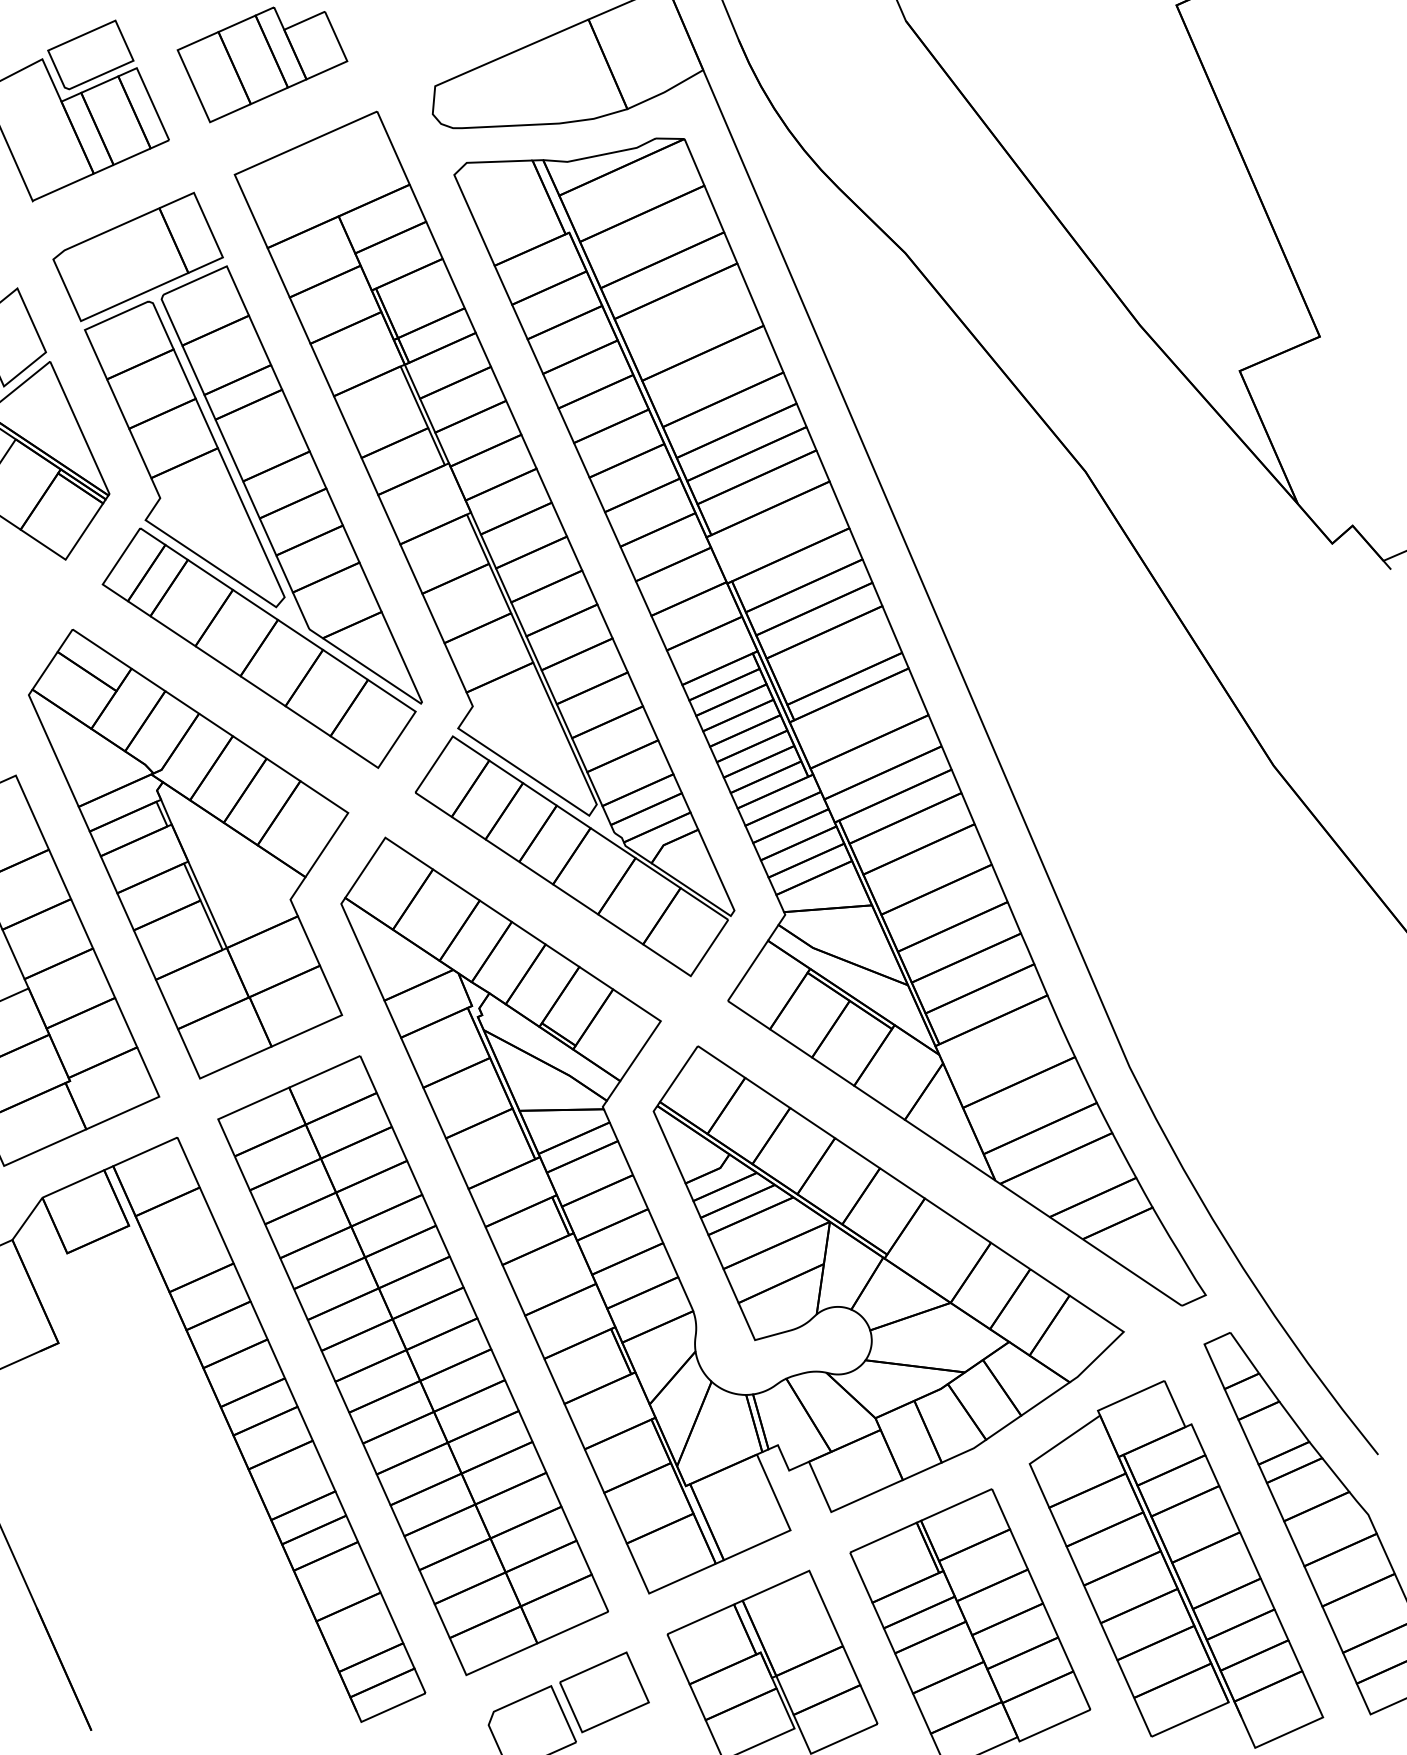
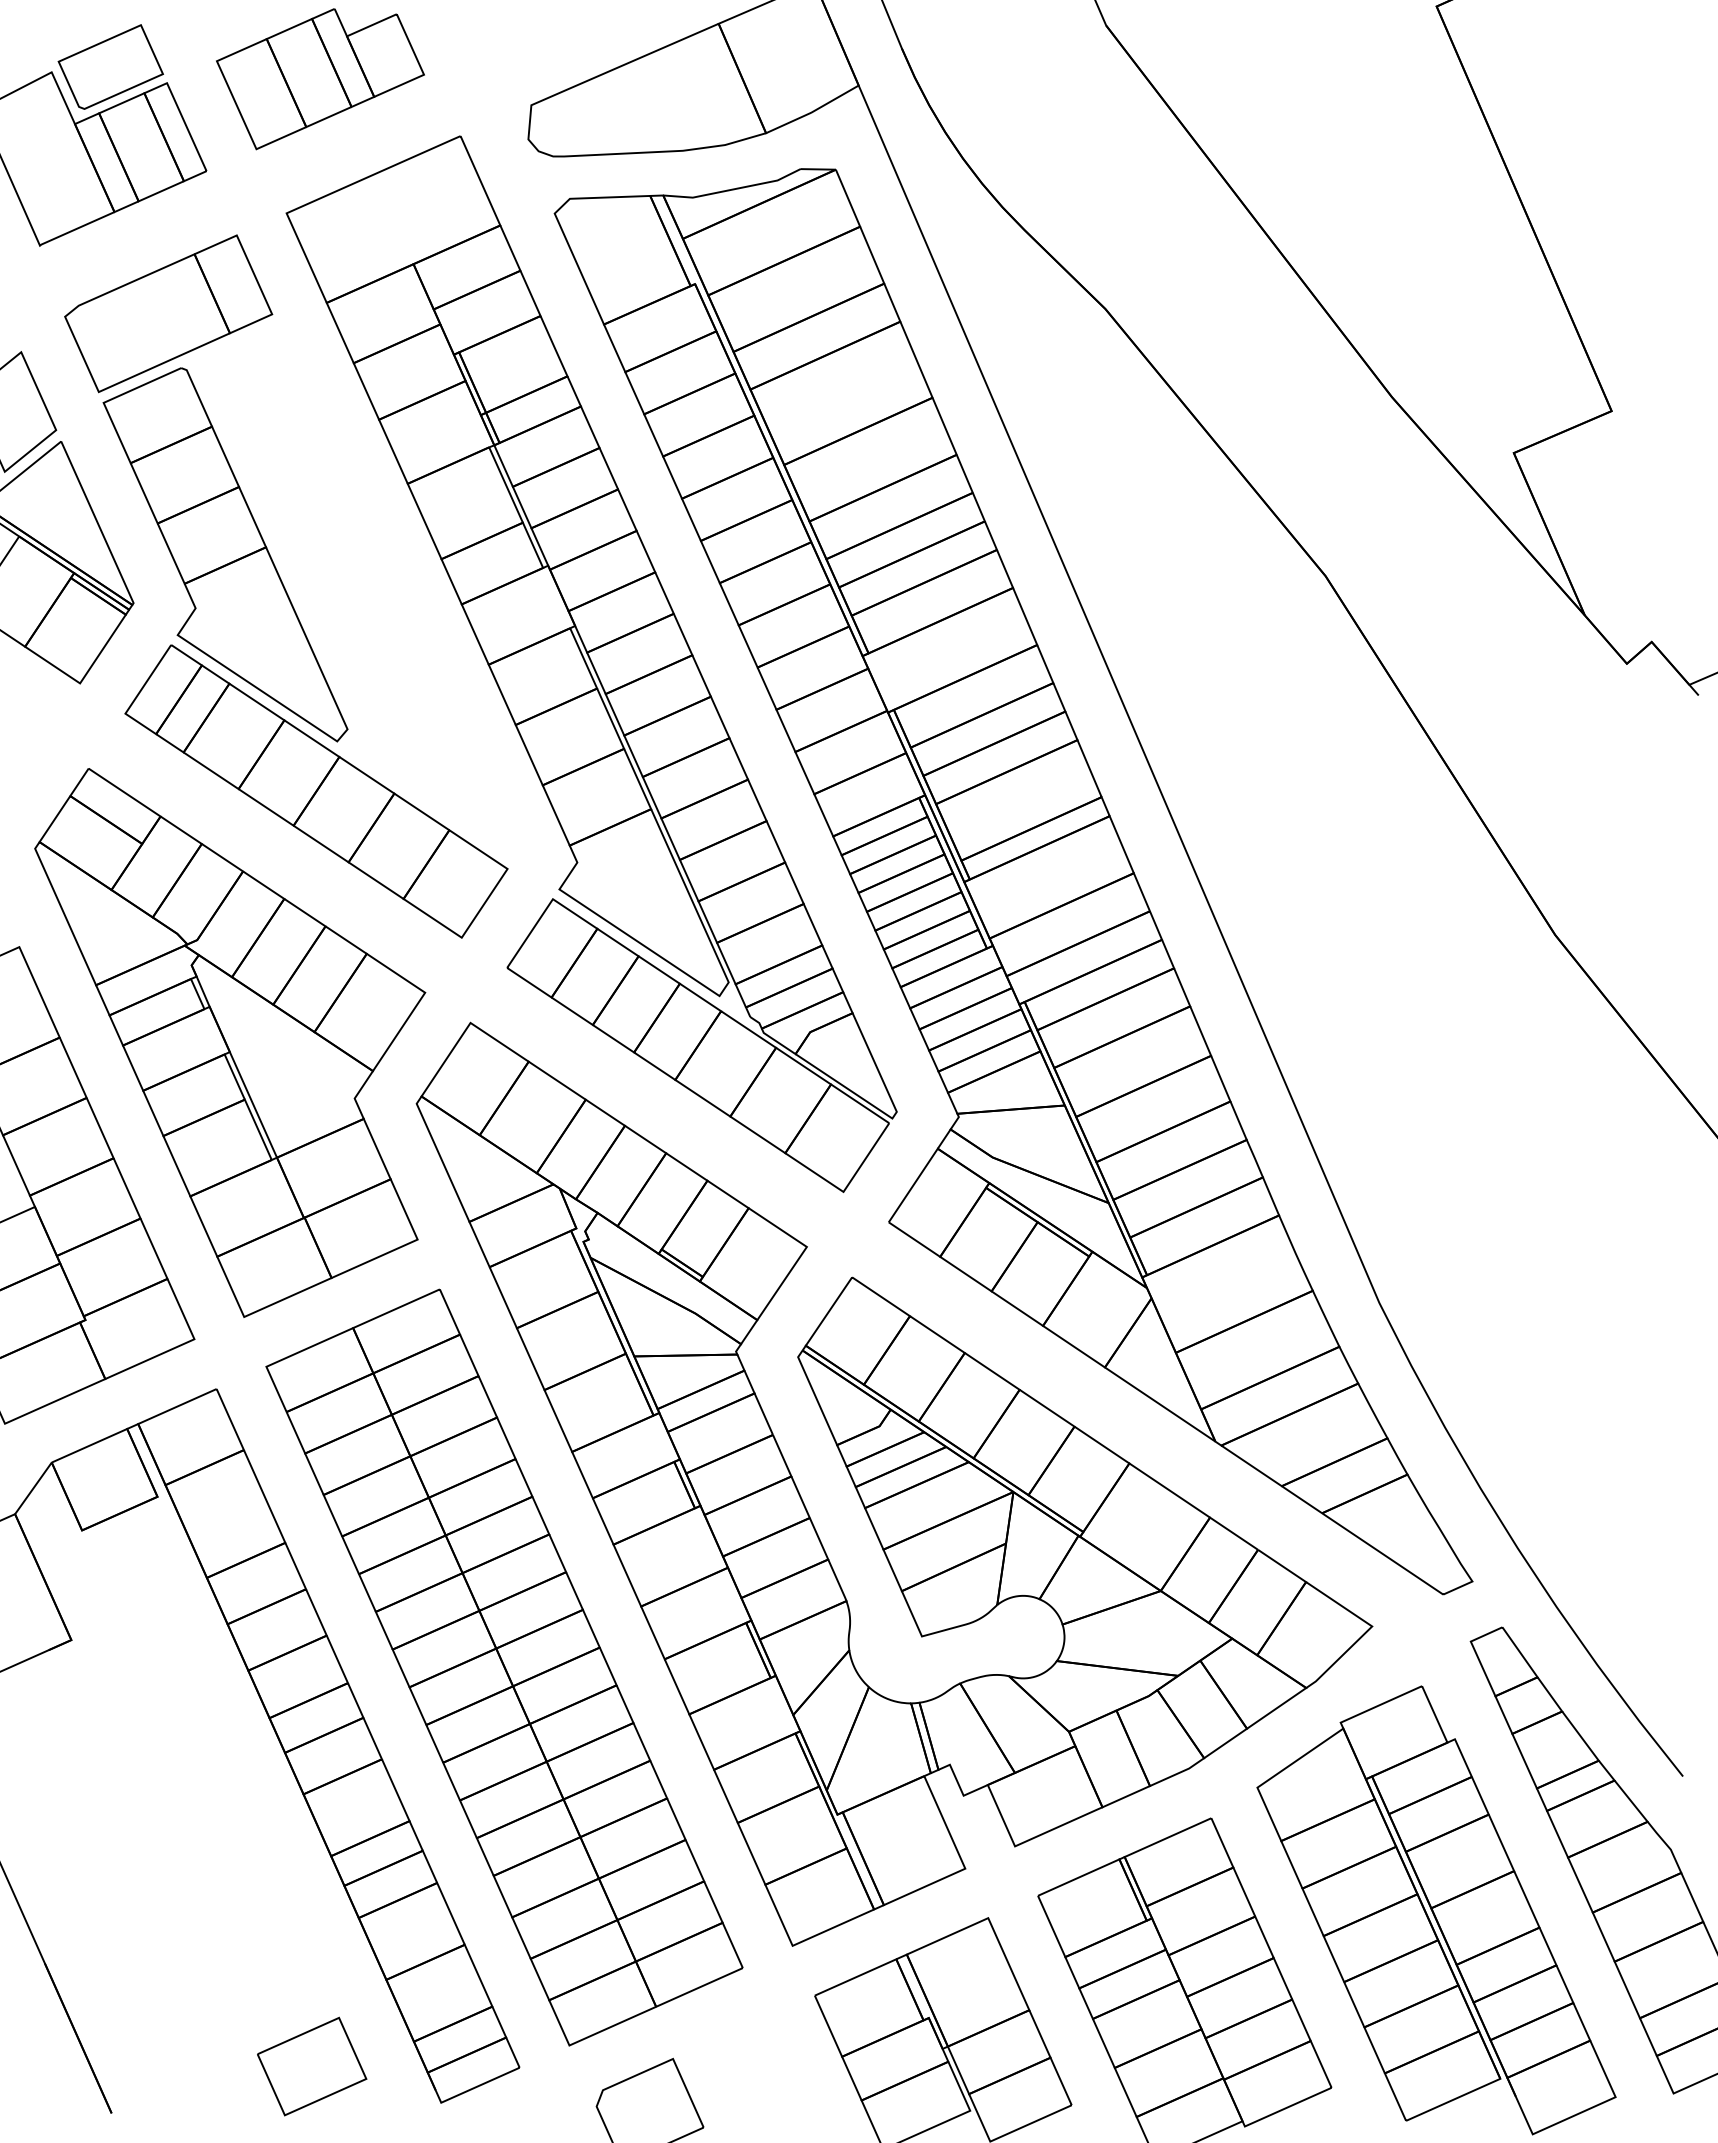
part: (292, 485) -> (356, 592), removed
part: (604, 1692) -> (312, 2066), moved

